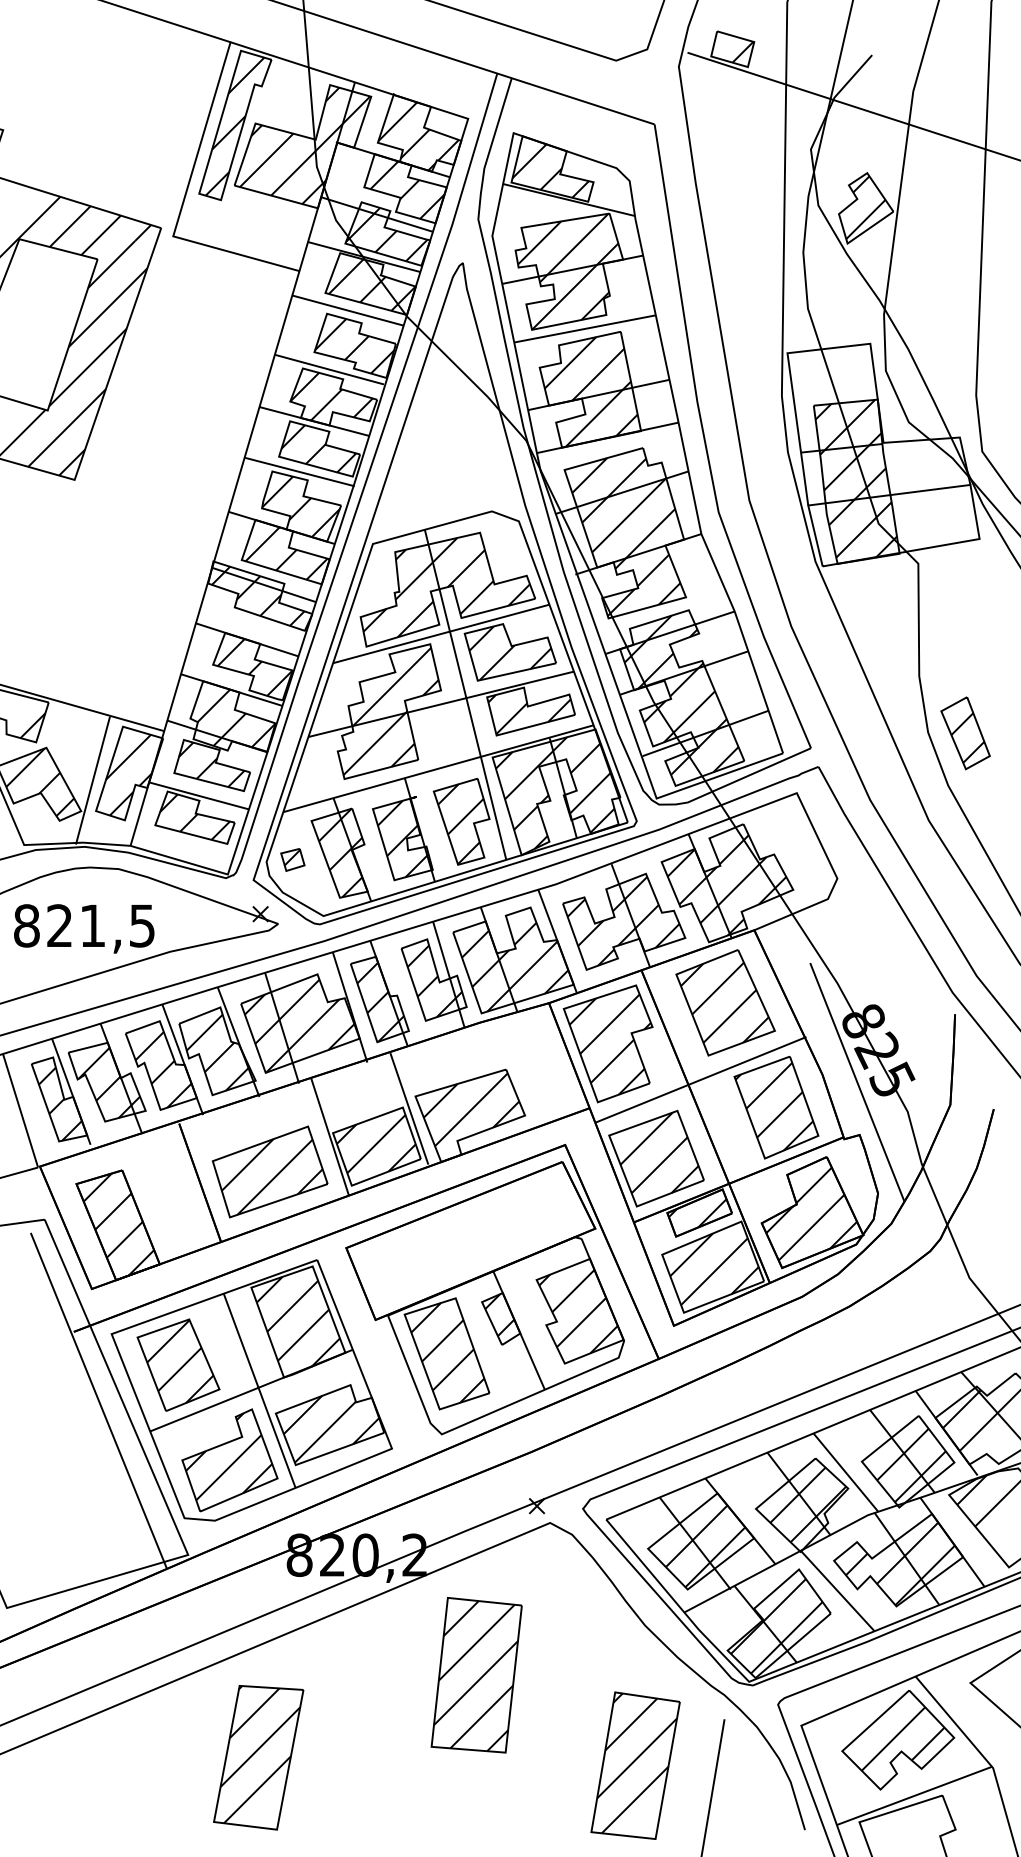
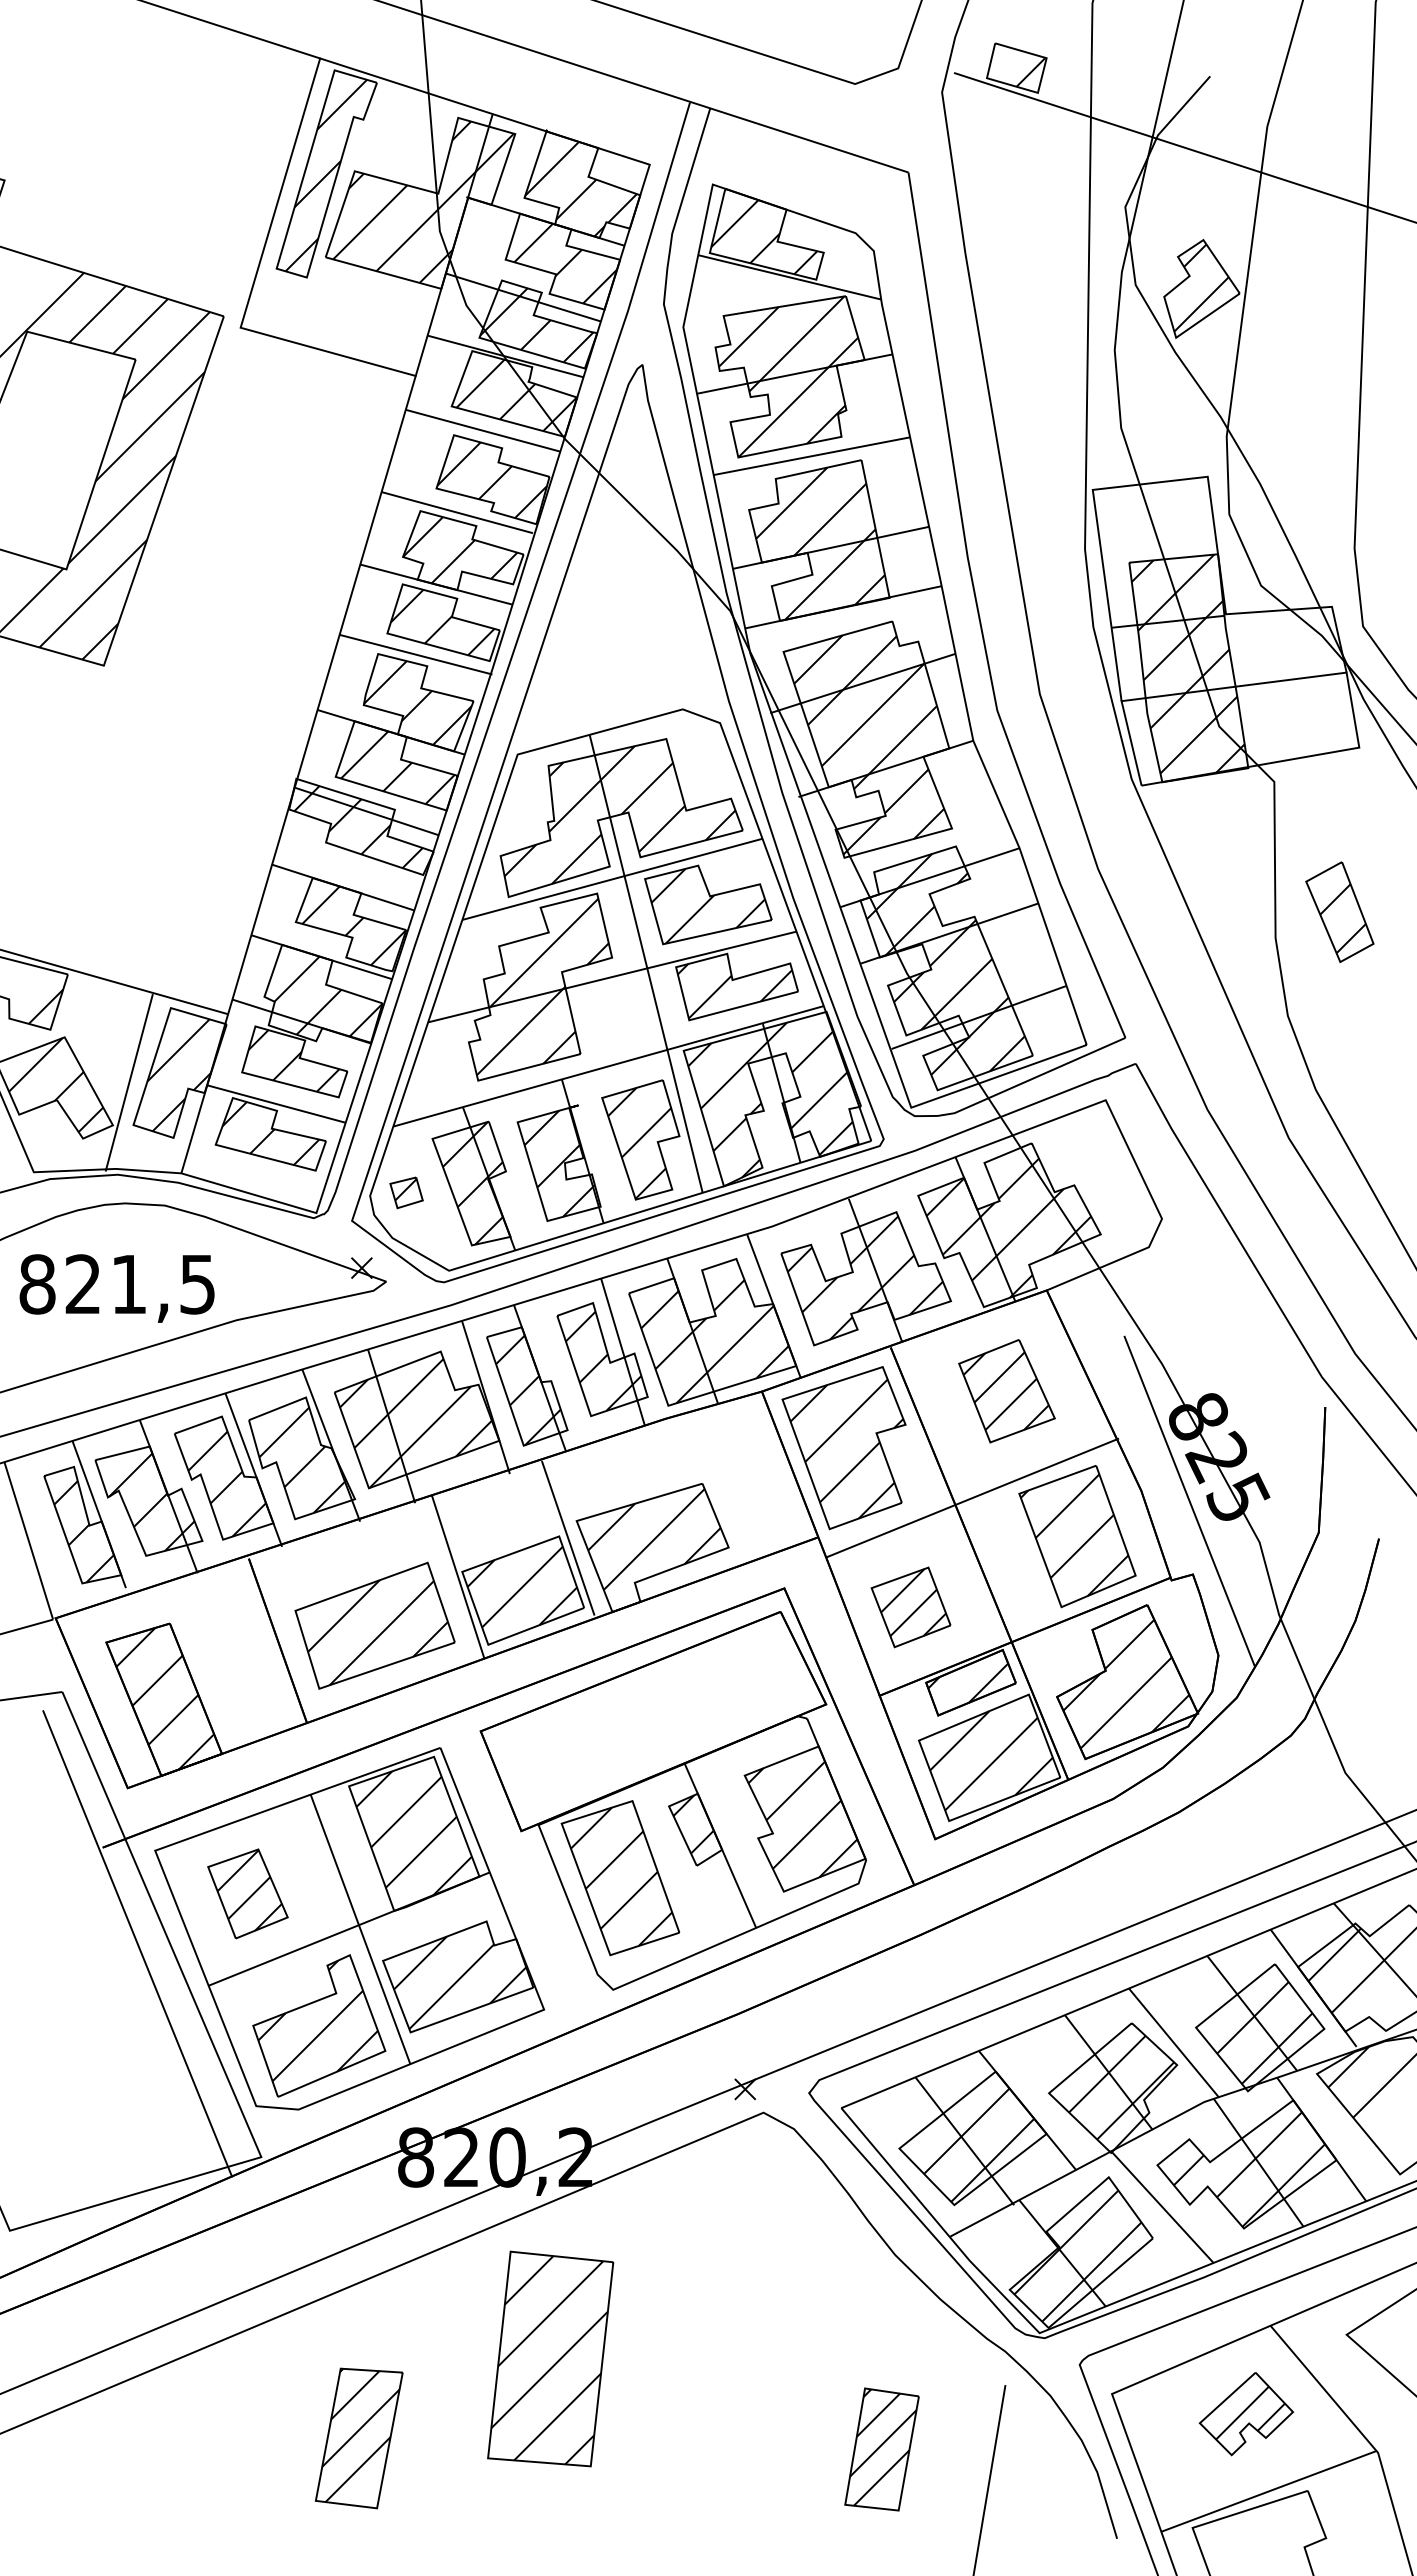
part: (965, 732) -> (1339, 911), moved
part: (725, 1003) -> (1006, 1391), size x0.7
part: (656, 1158) -> (910, 1607), size x0.6
part: (178, 1364) -> (247, 1893), size x0.7
part: (476, 1674) -> (550, 2358), moved
part: (898, 1739) -> (1246, 2413), size x0.6
part: (258, 1757) -> (359, 2438), size x0.7
part: (635, 1765) -> (881, 2449), size x0.6

